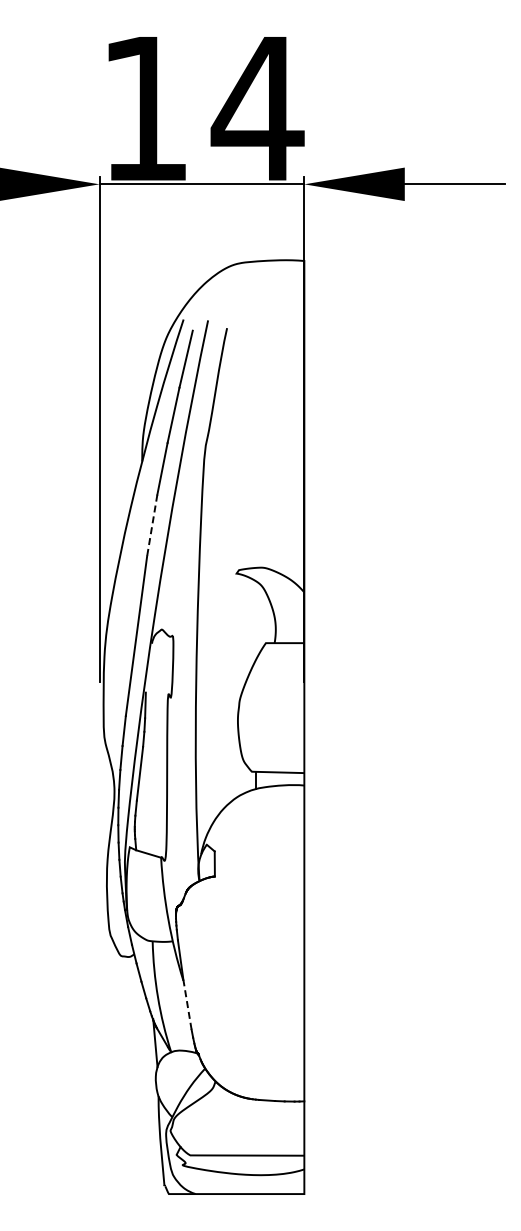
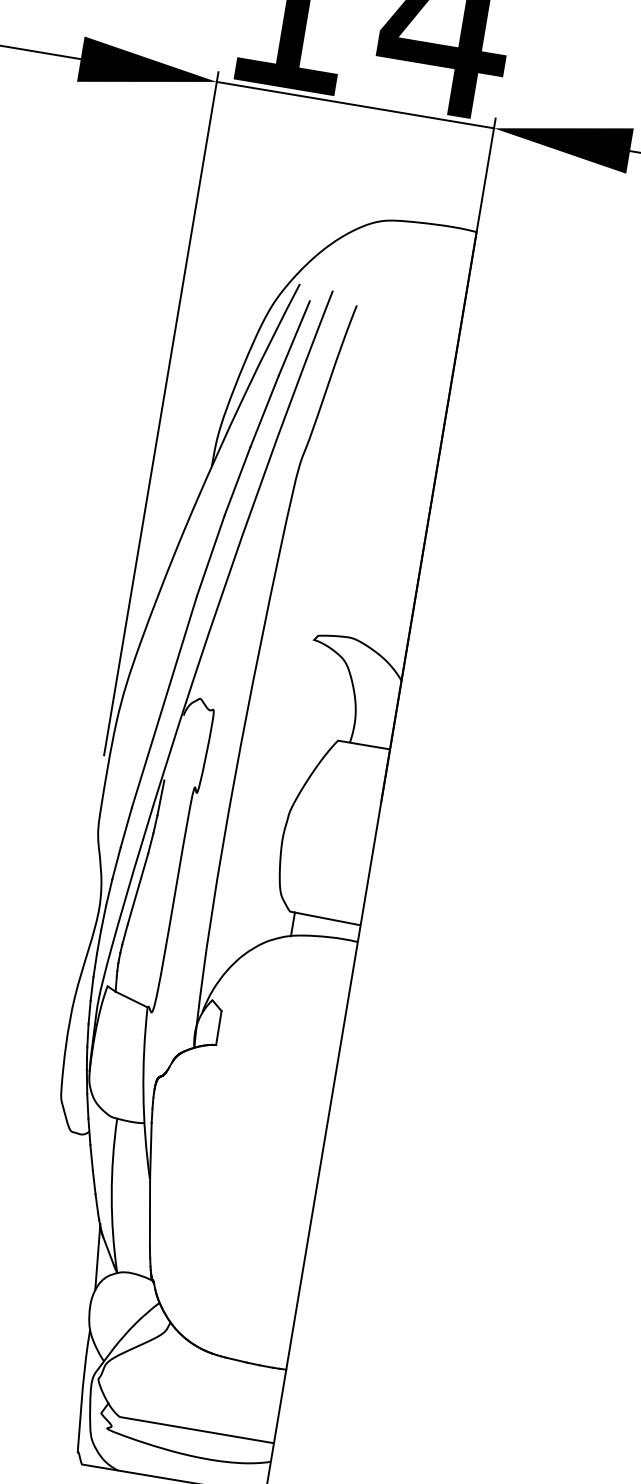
line: (152, 525) -> (211, 555), dashed -> solid
line: (187, 1004) -> (150, 1212), dashed -> solid

